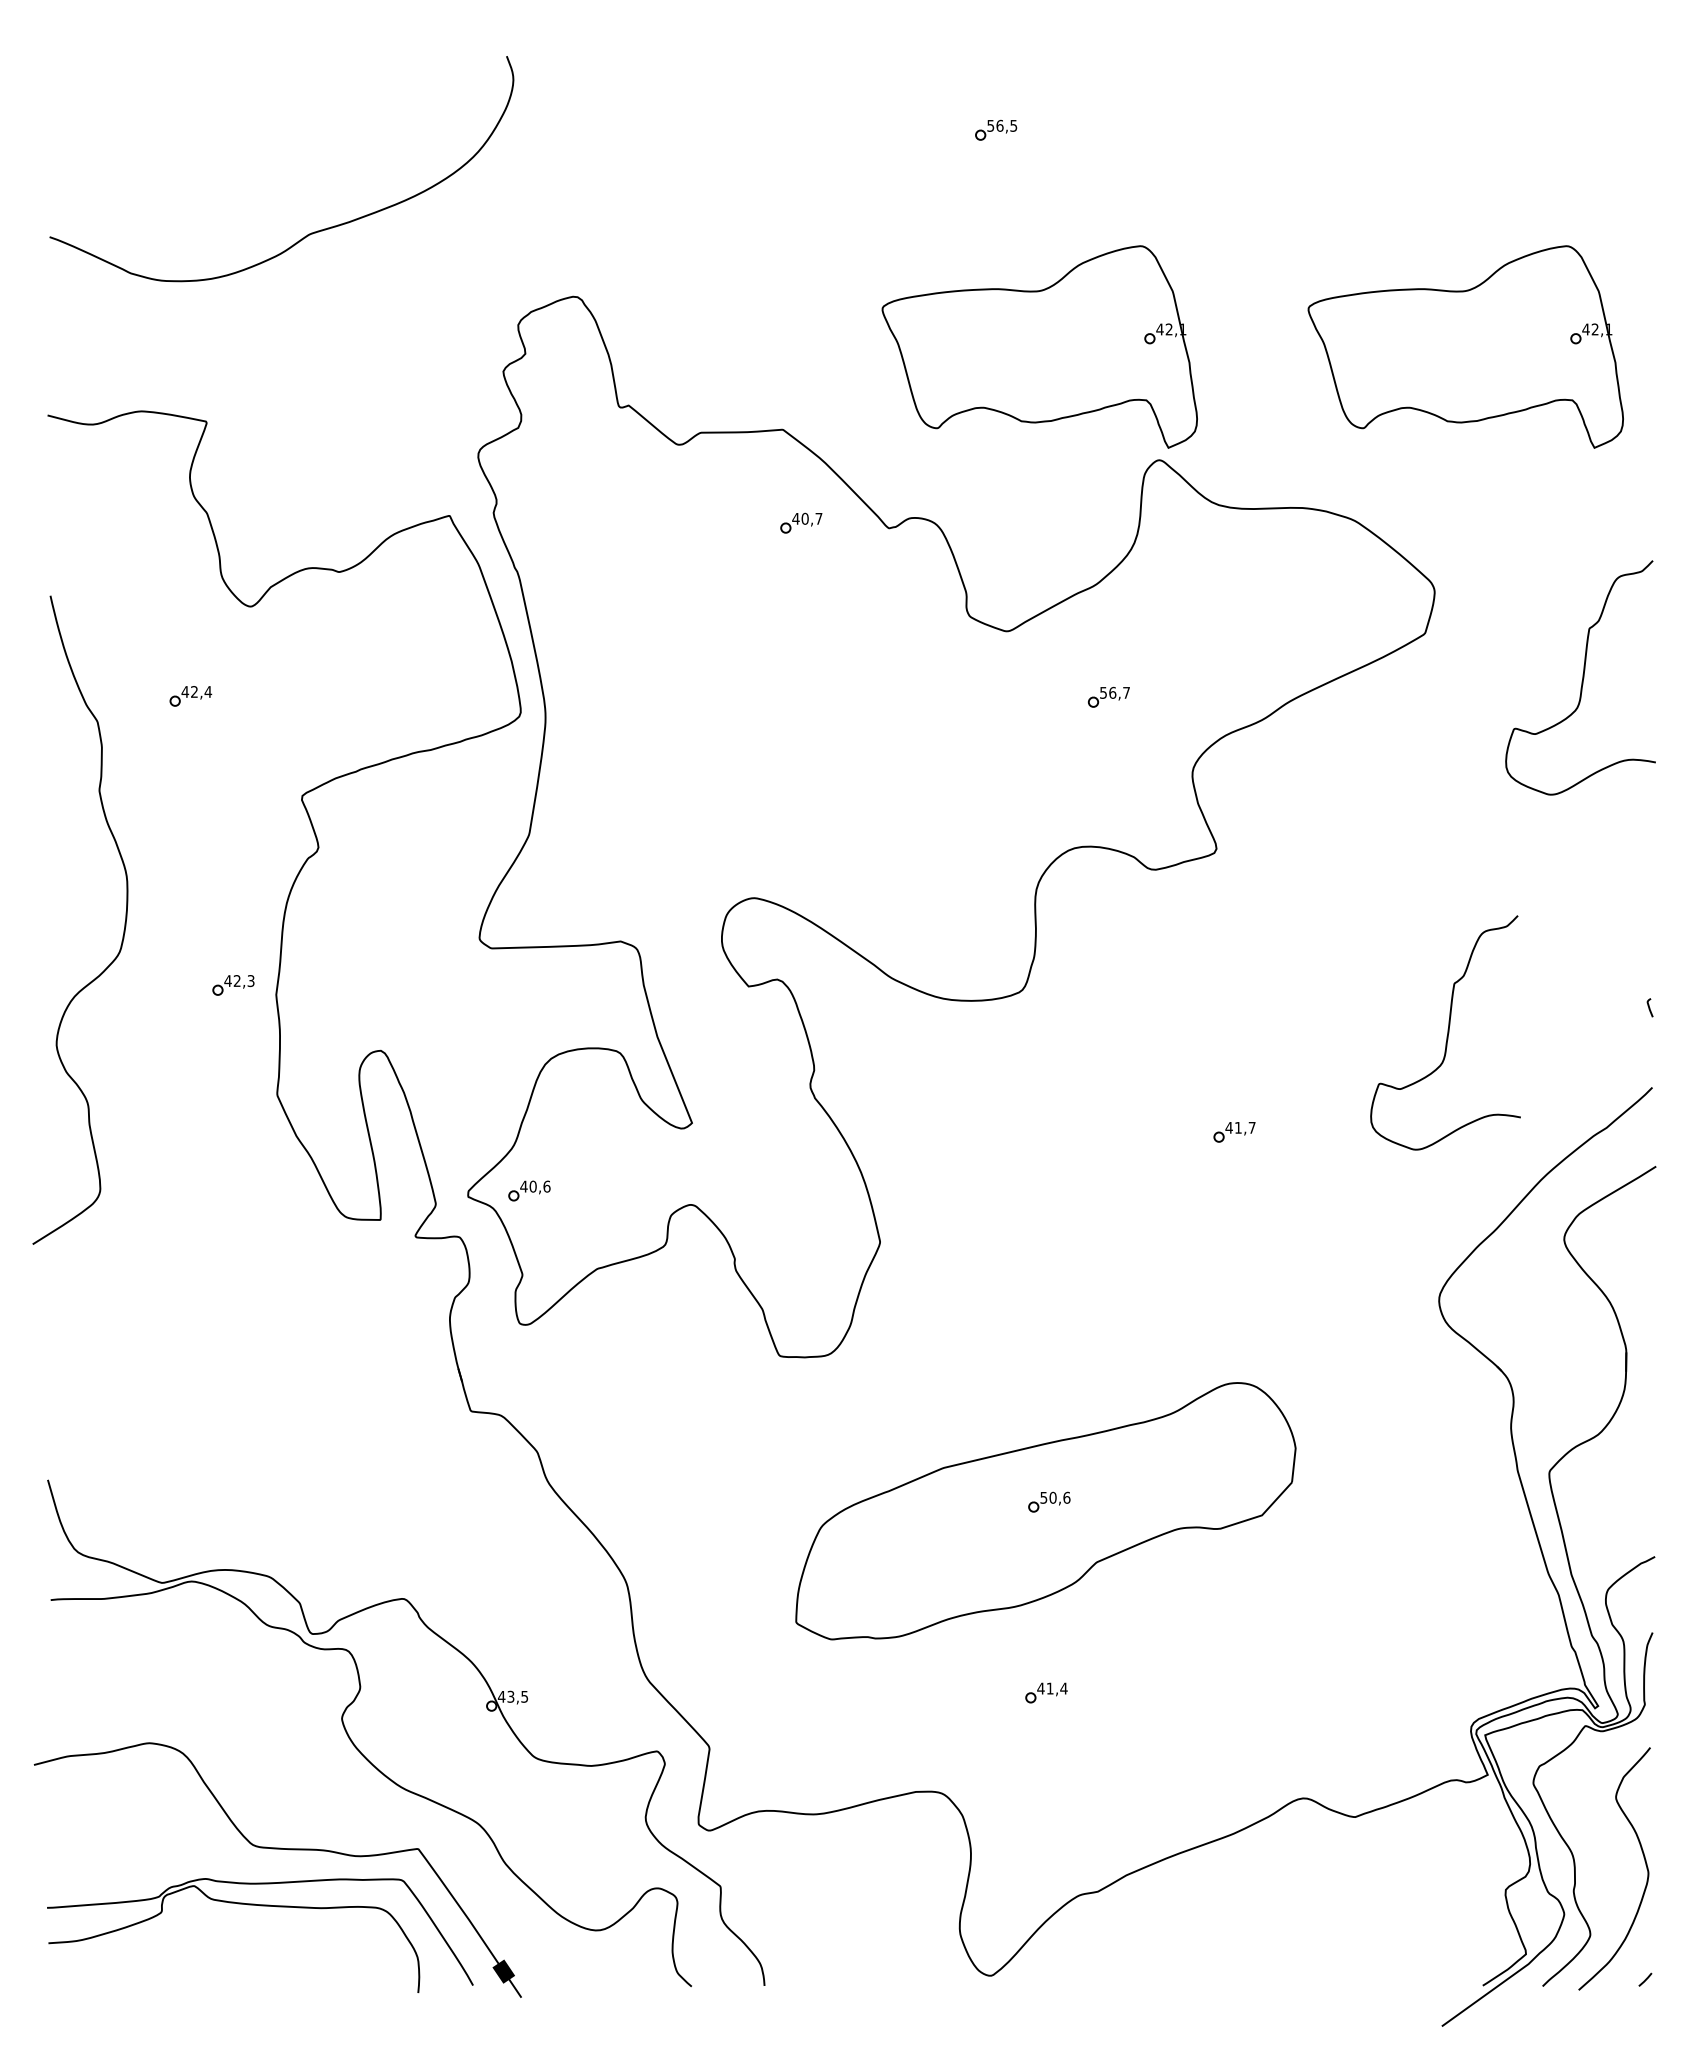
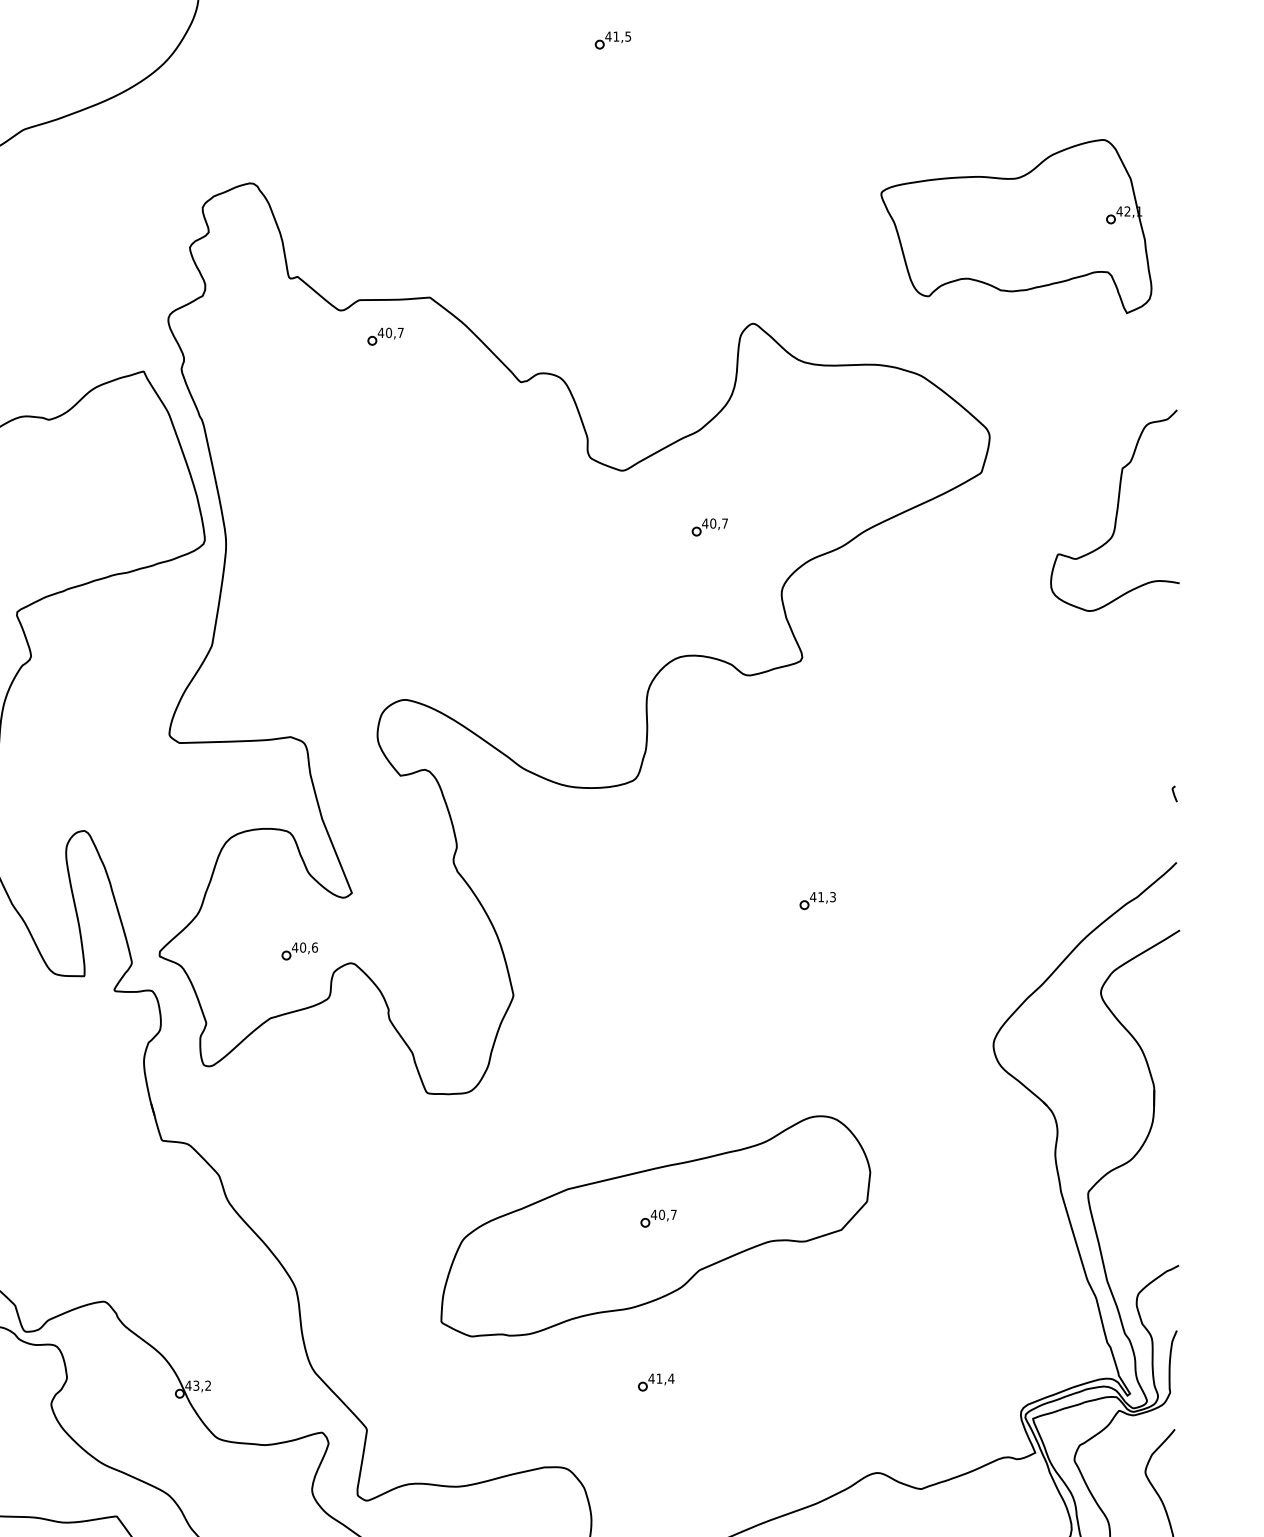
text: (995, 125) -> (612, 36), 56,5 -> 41,5
part: (1039, 346) -> (650, 226), removed
part: (801, 522) -> (385, 336), moved
text: (1107, 692) -> (708, 523), 56,7 -> 40,7
curve: (1447, 1032) -> (1000, 815), removed
text: (1251, 1127) -> (832, 896), 41,7 -> 41,3
part: (529, 1190) -> (299, 950), moved
text: (1055, 1497) -> (664, 1214), 50,6 -> 40,7
text: (524, 1696) -> (208, 1385), 43,5 -> 43,2

